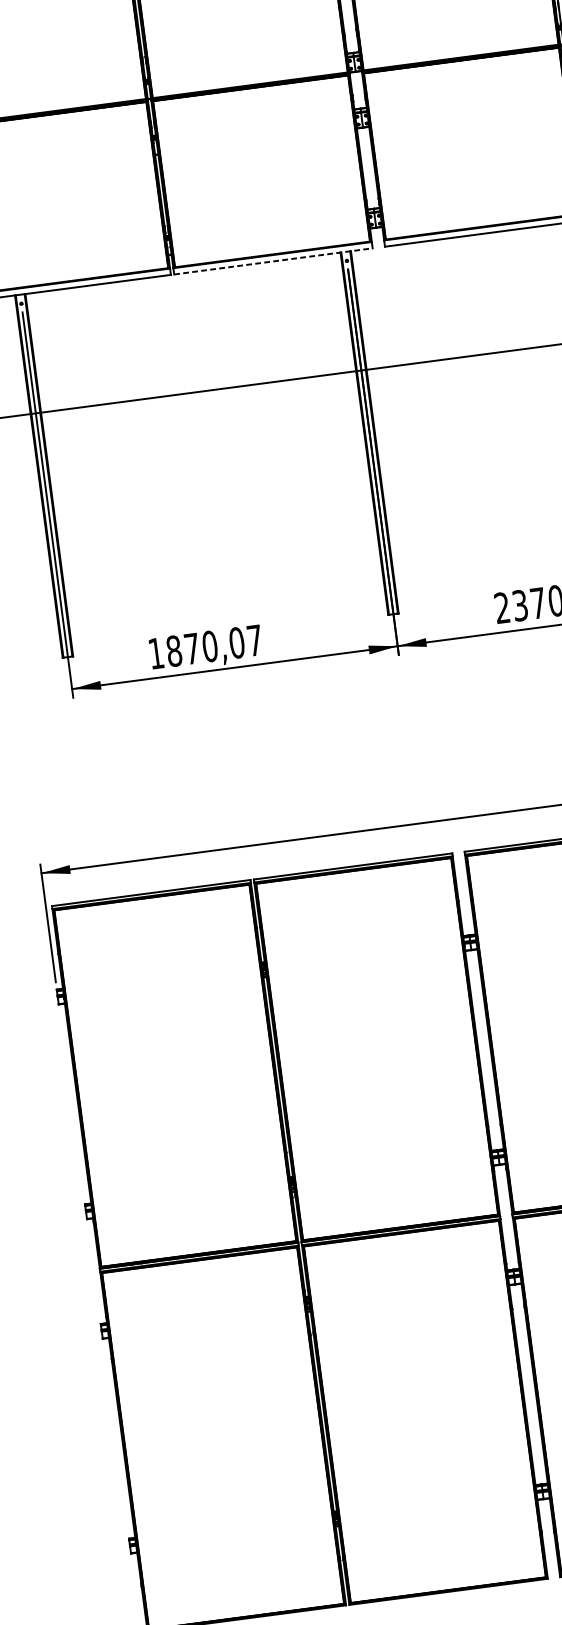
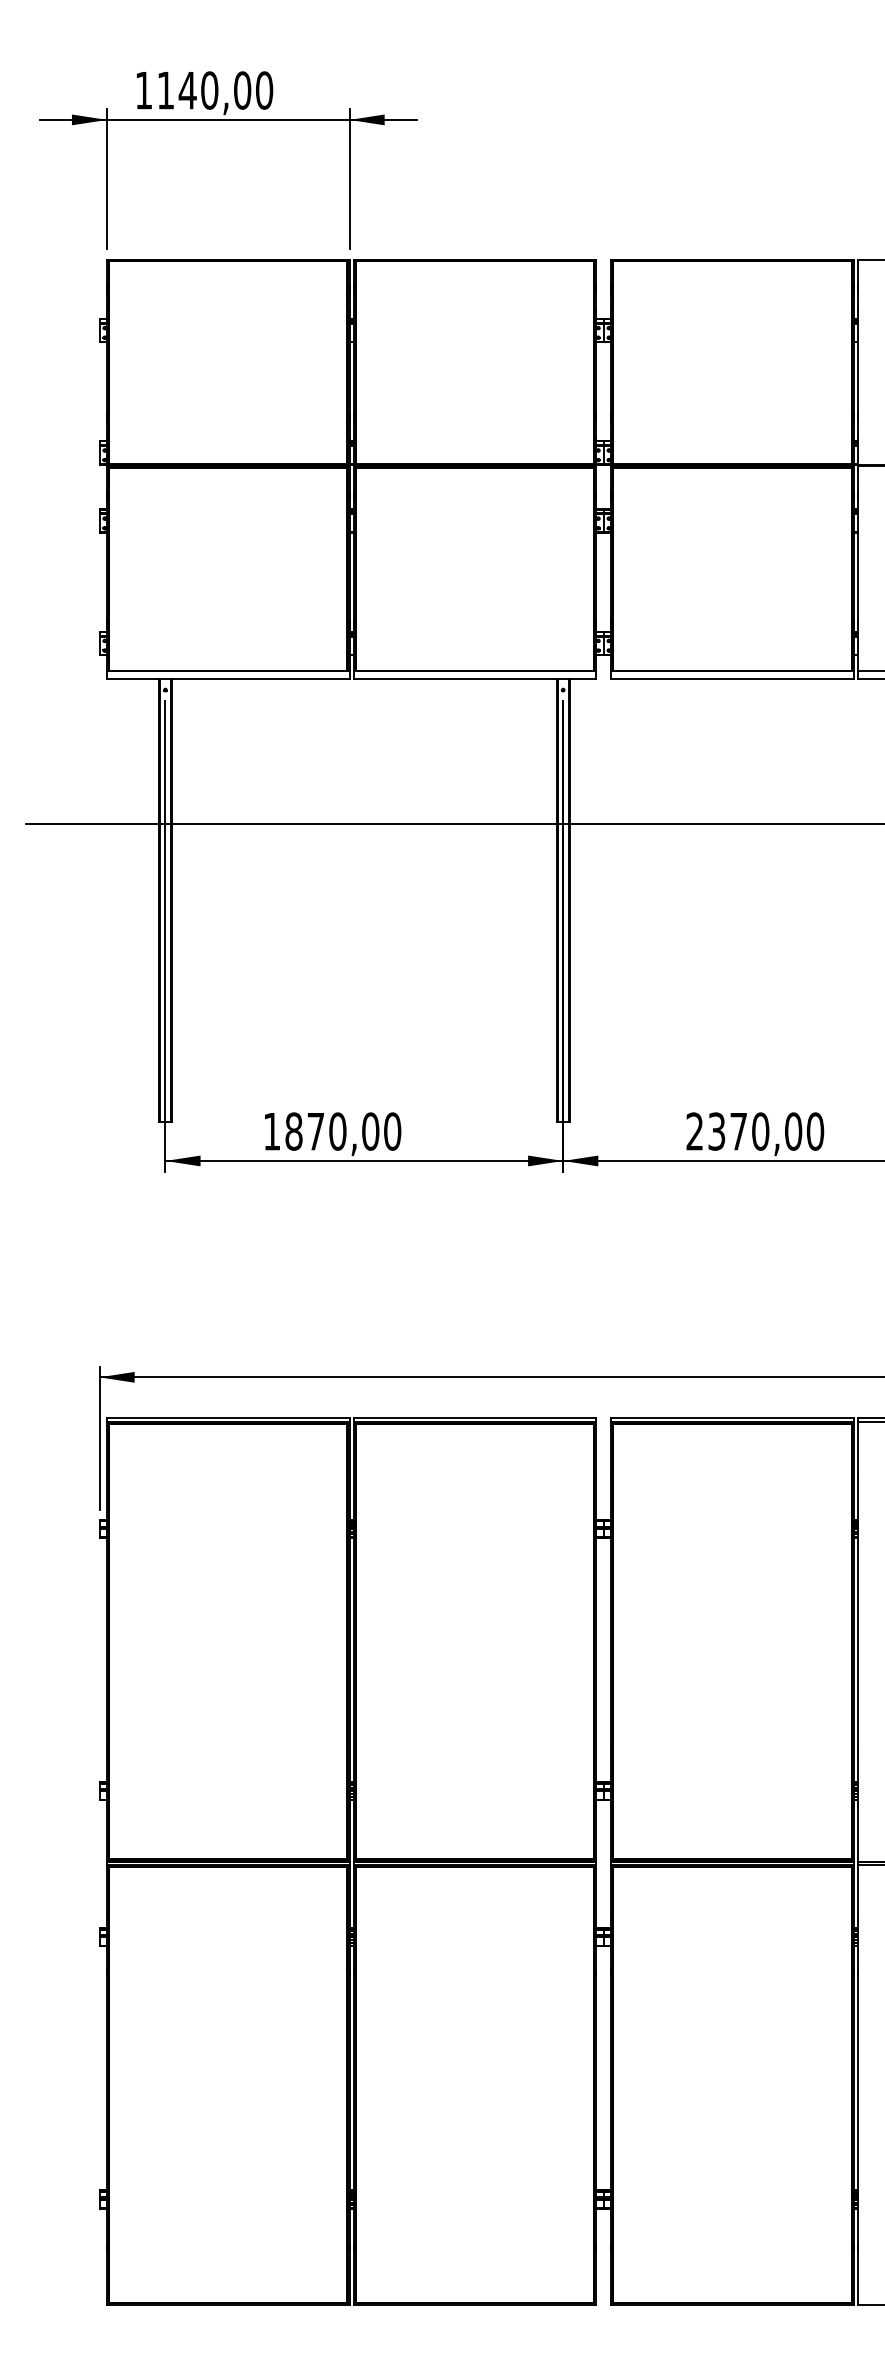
line: (274, 261) -> (475, 679), dashed -> solid
text: (254, 640) -> (392, 1131), 1870,07 -> 1870,00

